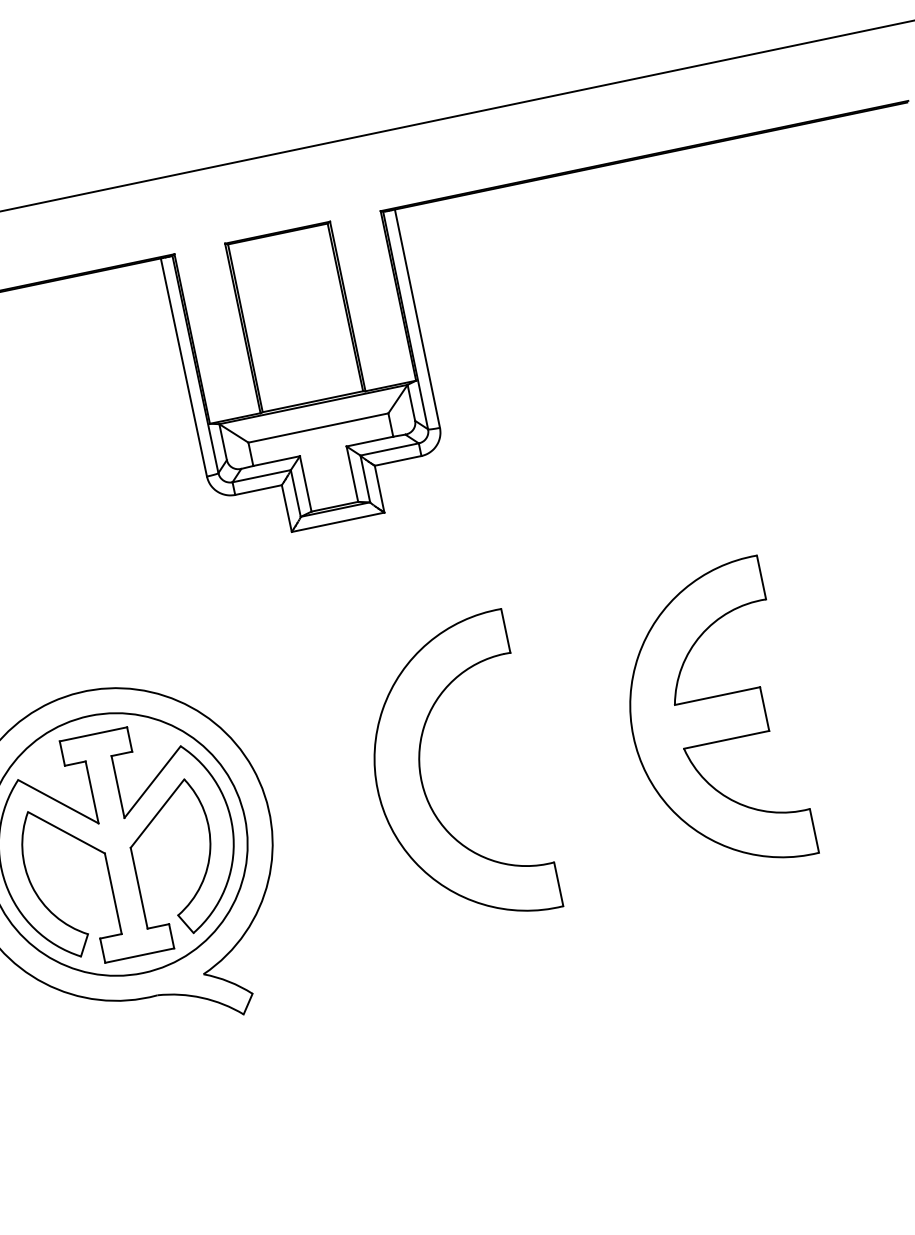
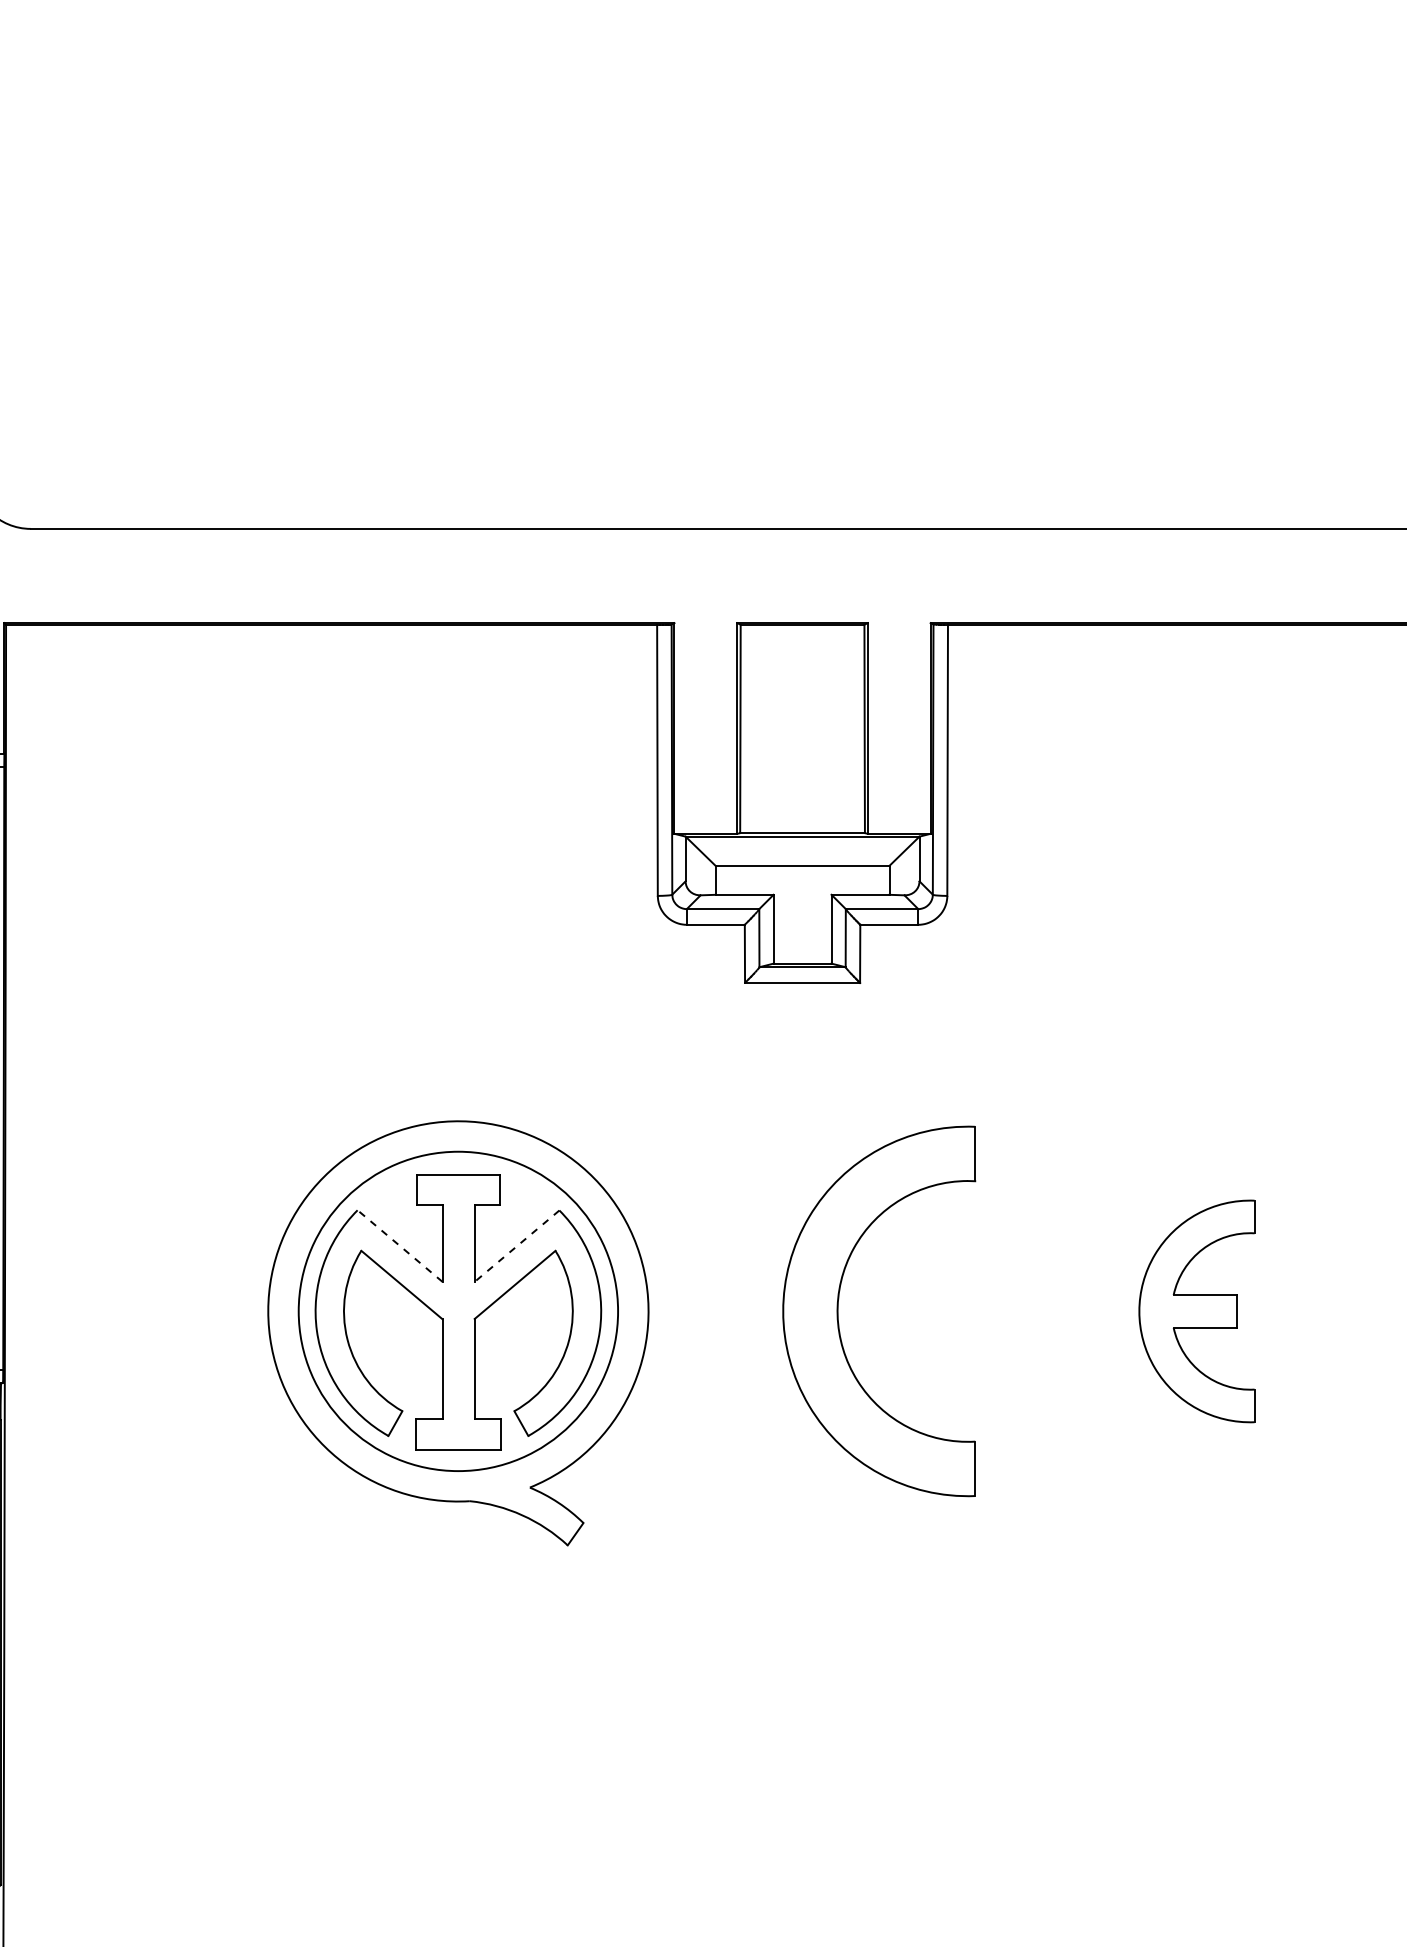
part: (710, 720) -> (1196, 1311), size x0.6
line: (152, 782) -> (516, 1246), solid -> dashed
line: (58, 801) -> (400, 1246), solid -> dashed

